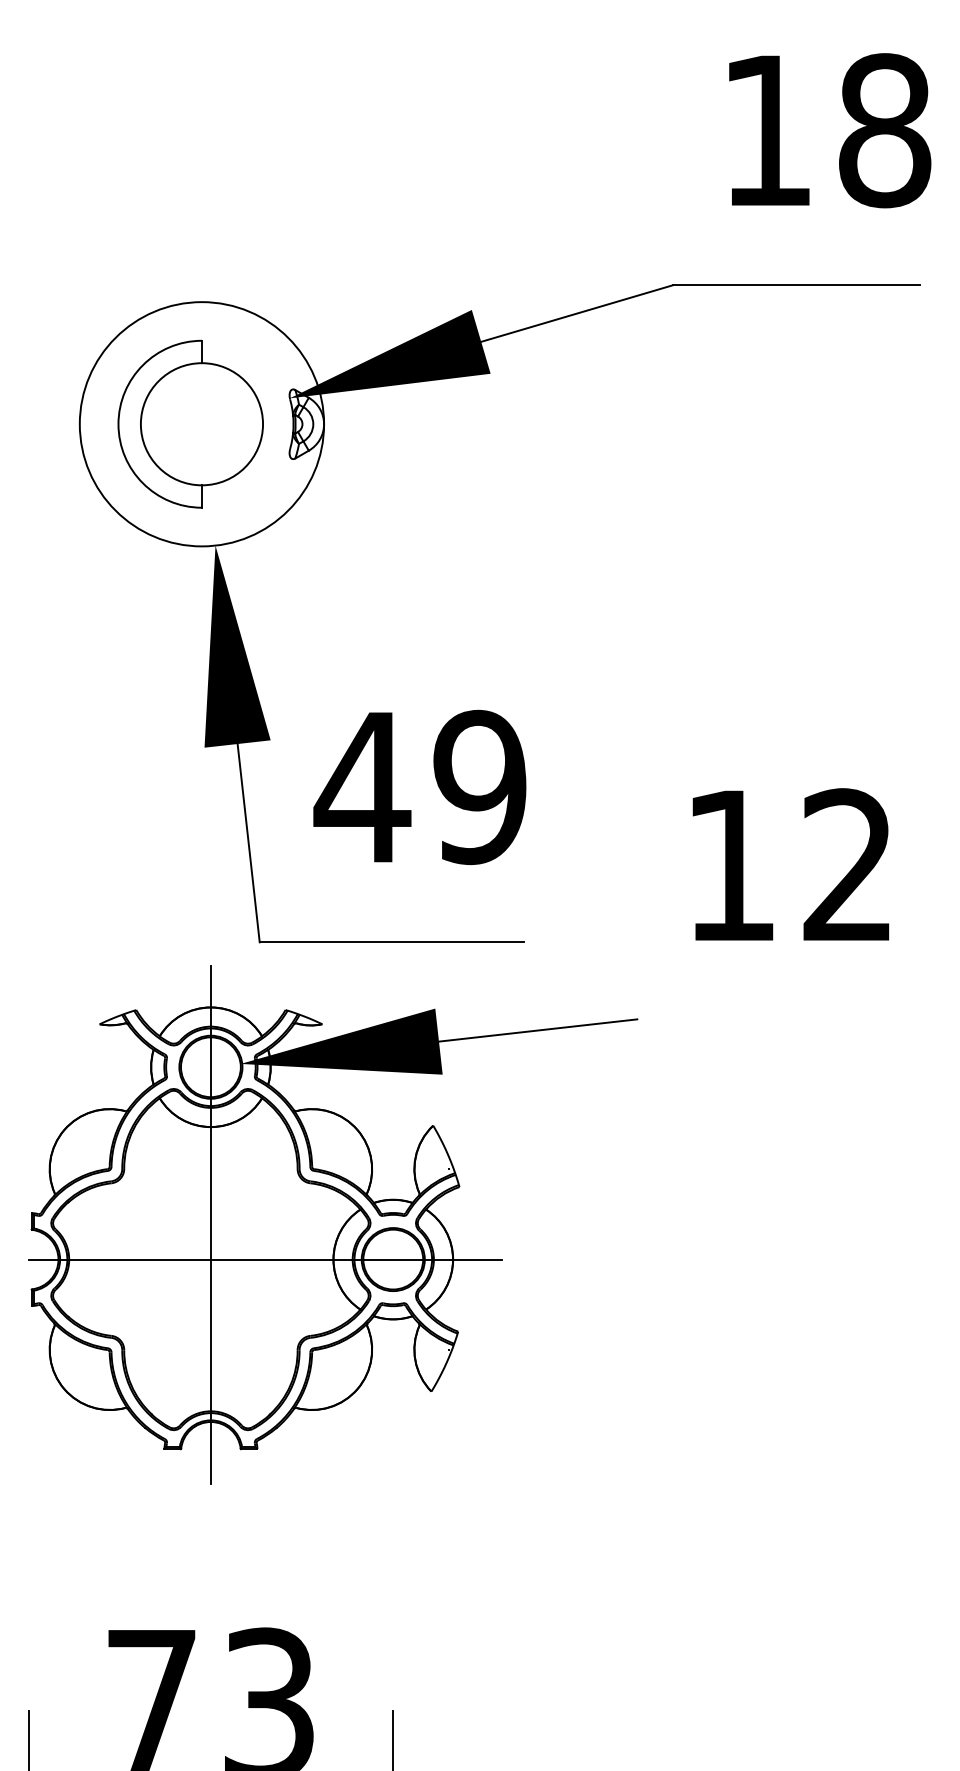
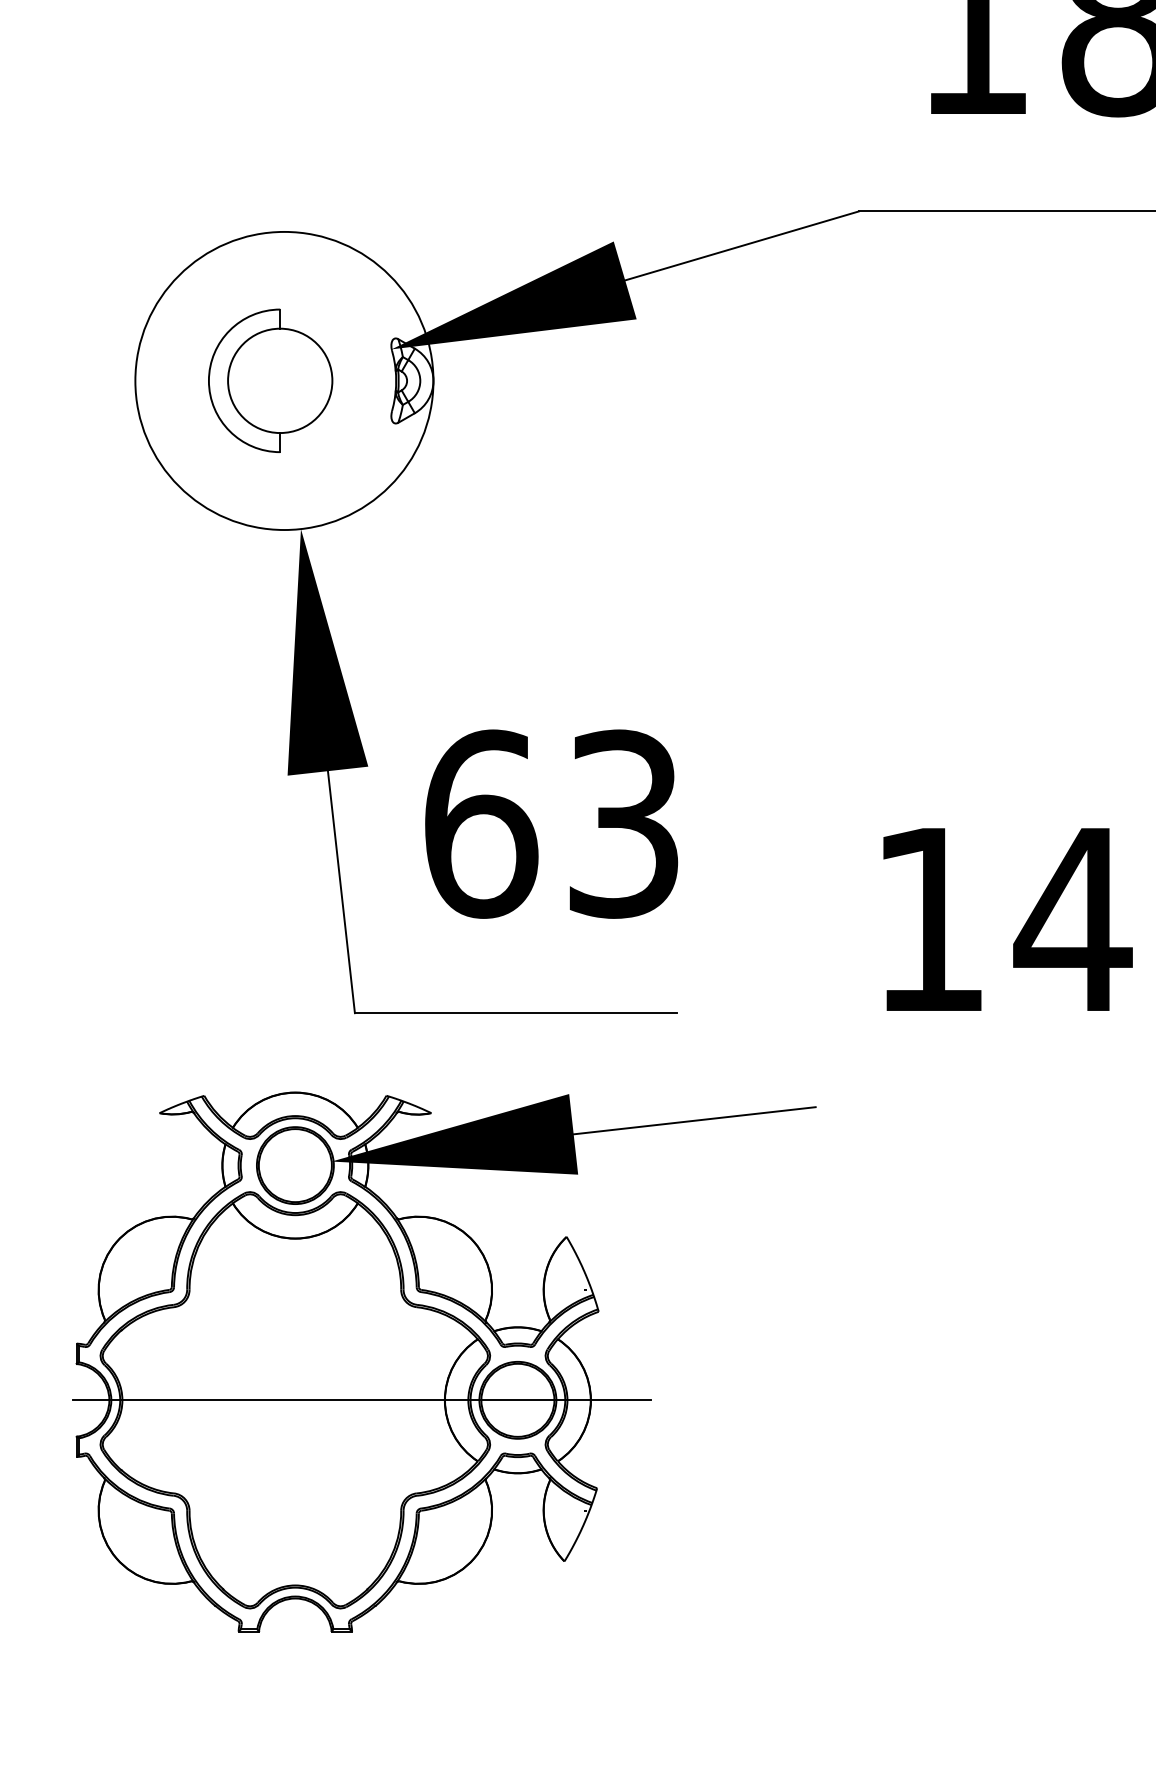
part: (190, 423) -> (270, 380), size x0.7
text: (419, 787) -> (549, 824), 49 -> 63
text: (848, 864) -> (1073, 918), 12 -> 14
line: (210, 1224) -> (294, 1357), removed

